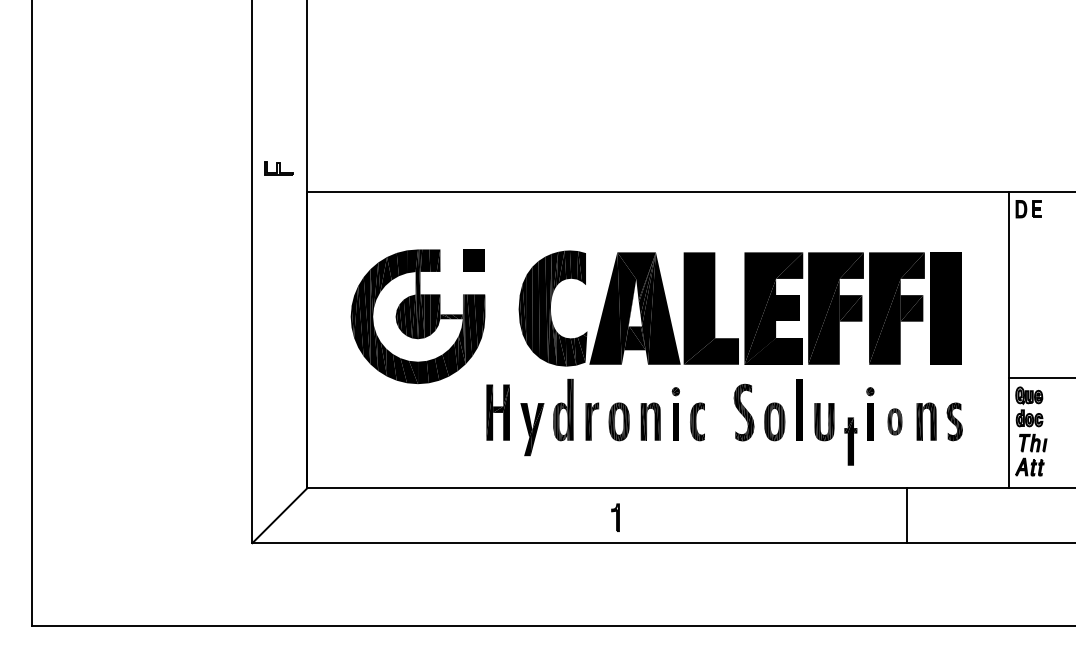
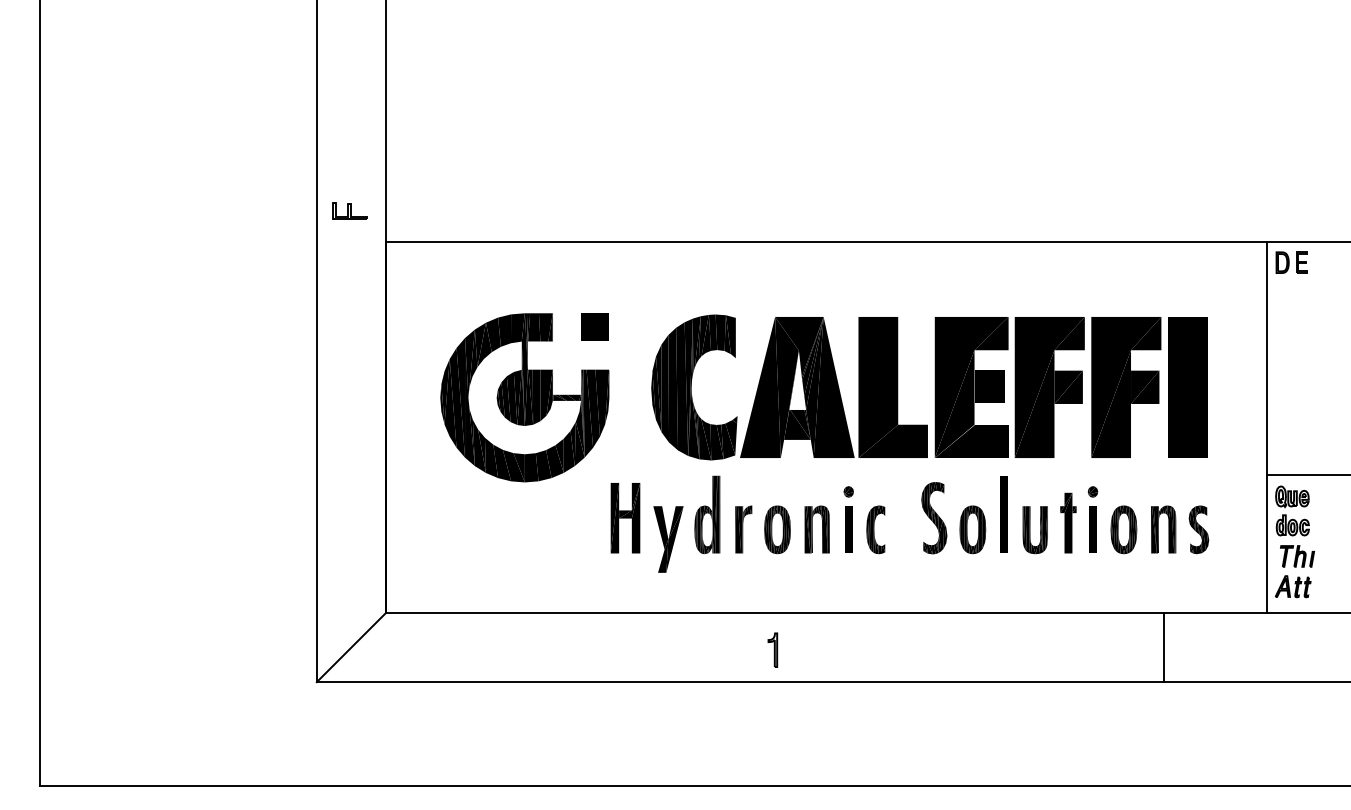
part: (894, 421) -> (1123, 529), size x1.43
part: (850, 441) -> (1067, 523), moved
line: (906, 515) -> (1163, 647), moved

